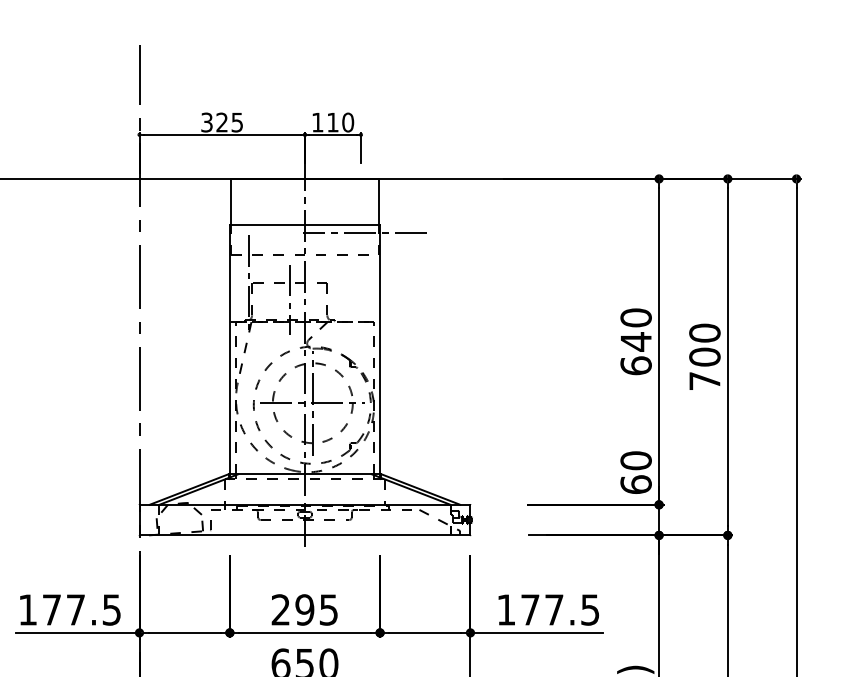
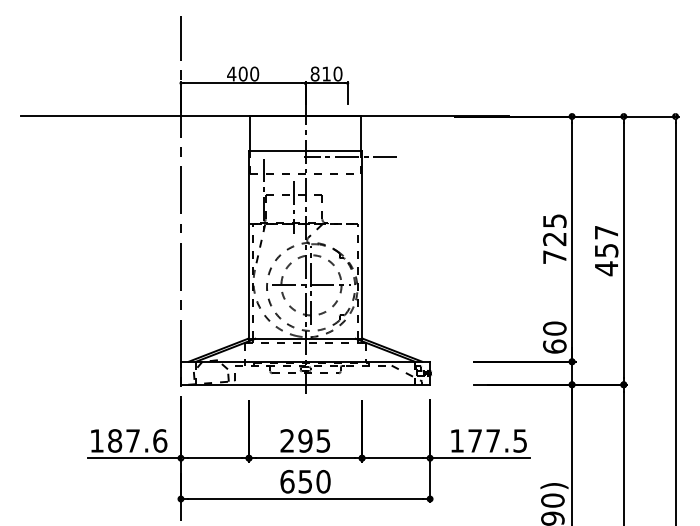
text: (222, 121) -> (243, 73), 325 -> 400
text: (316, 121) -> (314, 73), 110 -> 810
text: (635, 342) -> (554, 239), 640 -> 725
text: (704, 356) -> (606, 250), 700 -> 457
text: (81, 609) -> (137, 440), 177.5 -> 187.6

